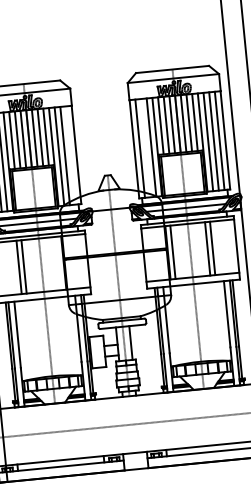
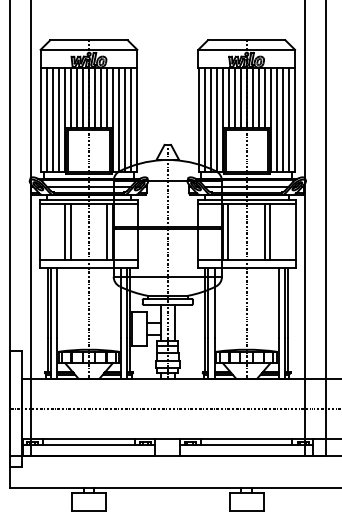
line: (145, 148) -> (210, 120), added
line: (71, 155) -> (131, 120), added
line: (58, 262) -> (107, 231), added

